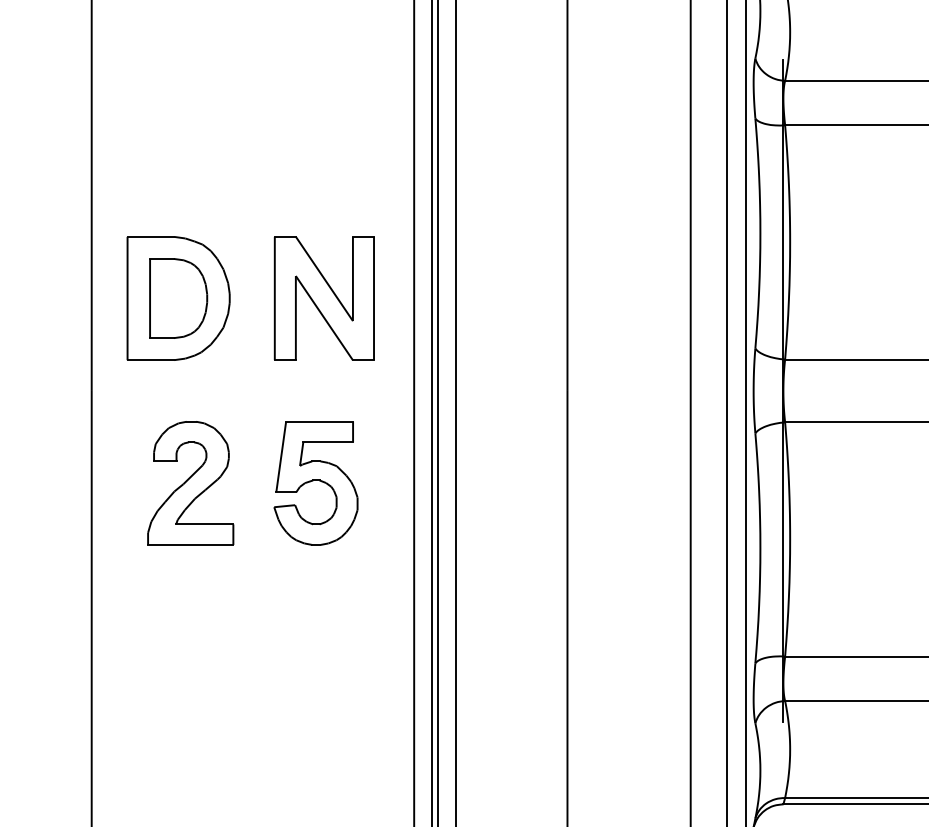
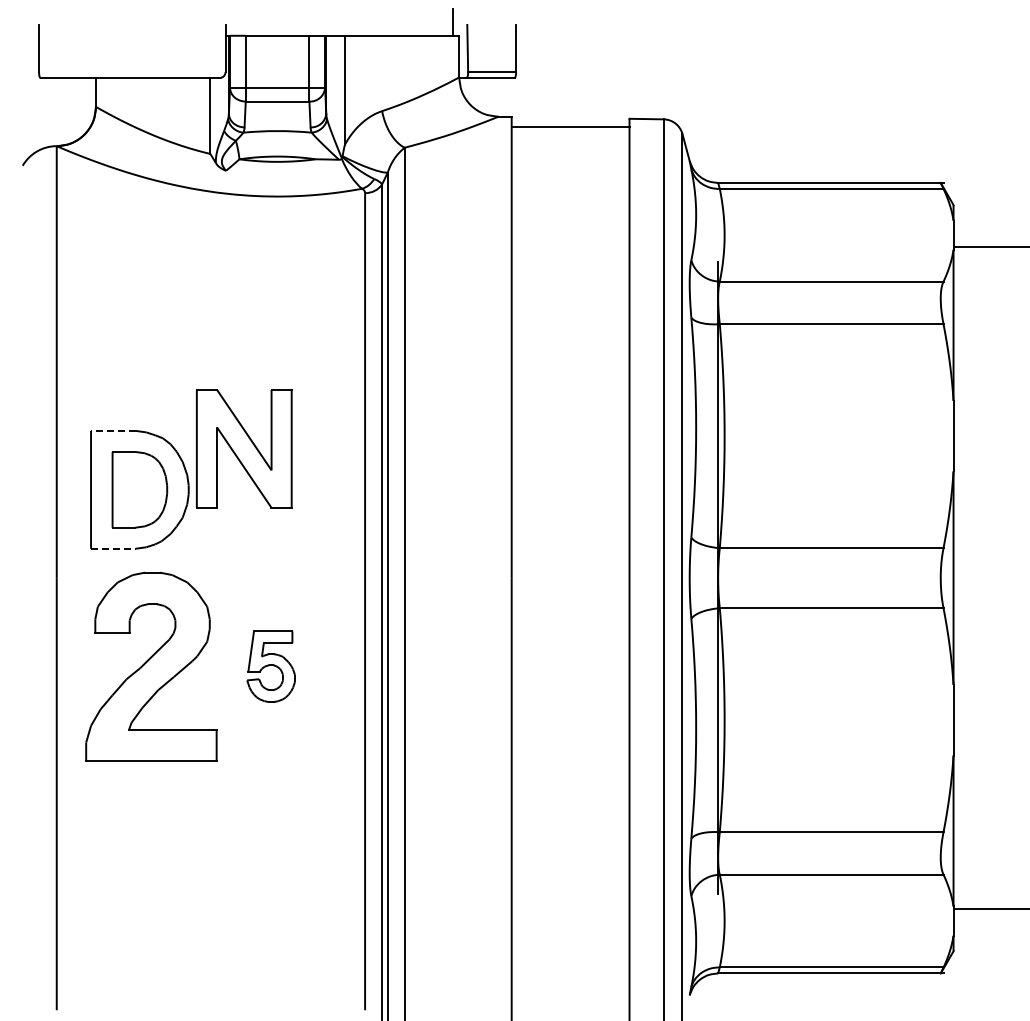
line: (150, 236) -> (112, 430), solid -> dashed
part: (324, 298) -> (244, 448), moved
line: (151, 359) -> (113, 548), solid -> dashed
part: (190, 482) -> (151, 665), size x1.6
part: (315, 483) -> (270, 666), size x0.6

